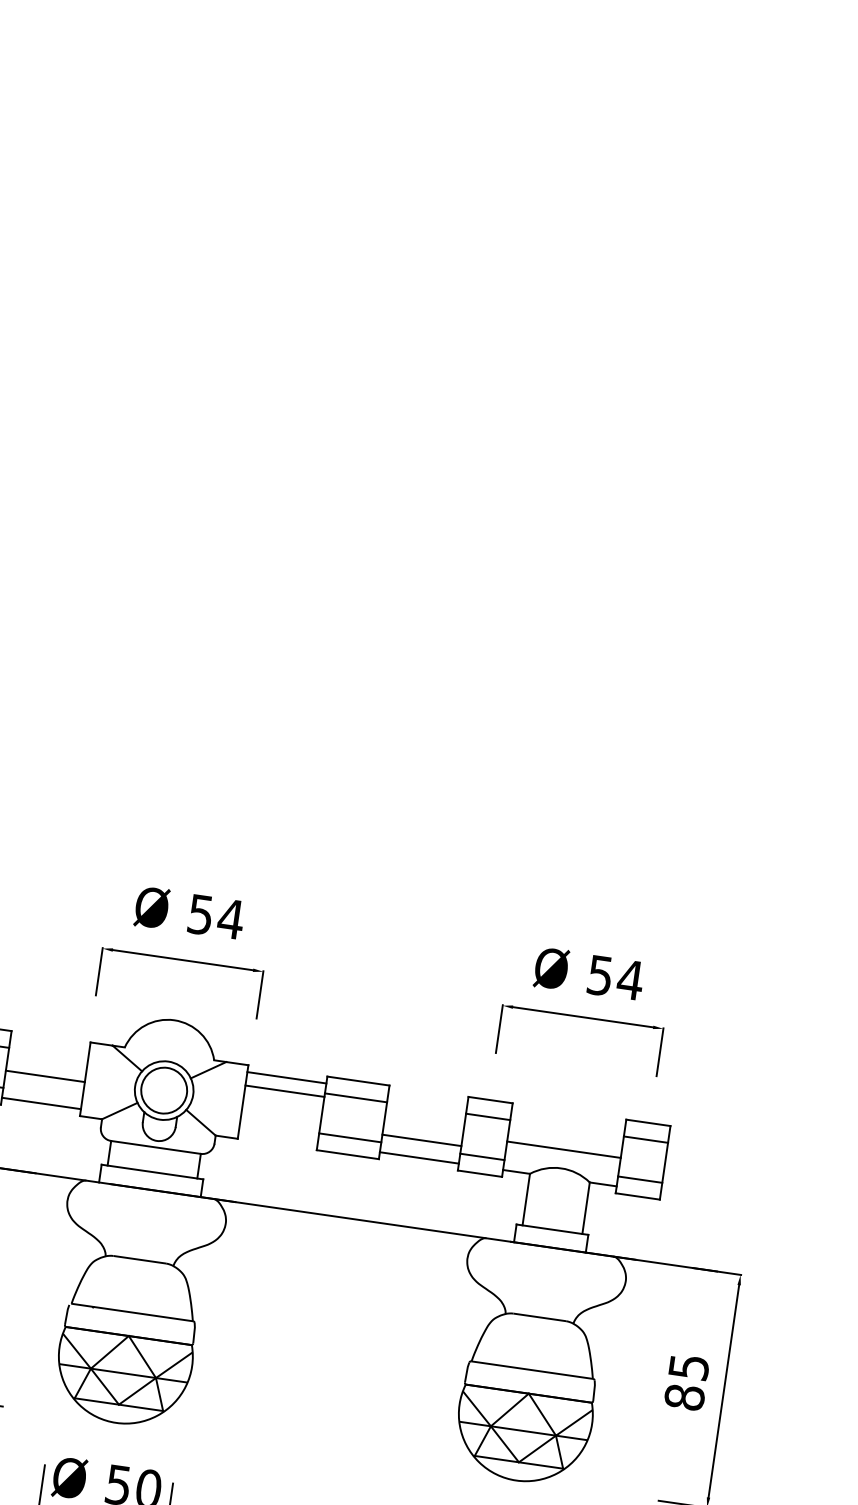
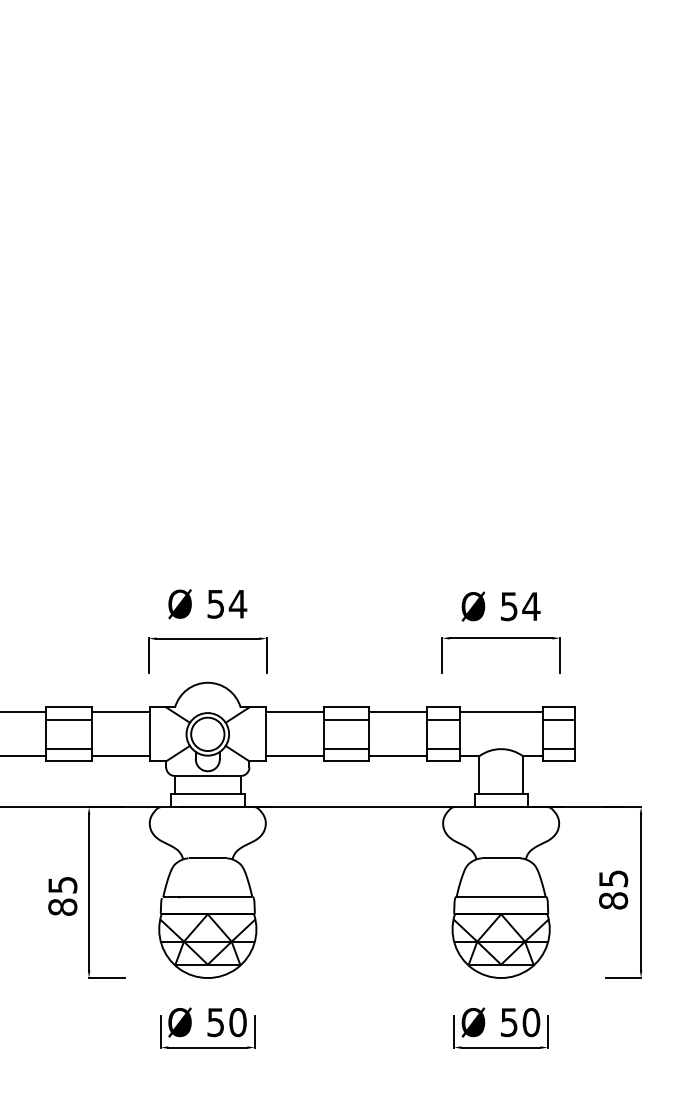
line: (44, 1076) -> (120, 712), moved
line: (284, 1091) -> (294, 756), moved
line: (422, 1140) -> (398, 712), moved
line: (563, 1149) -> (500, 712), moved

